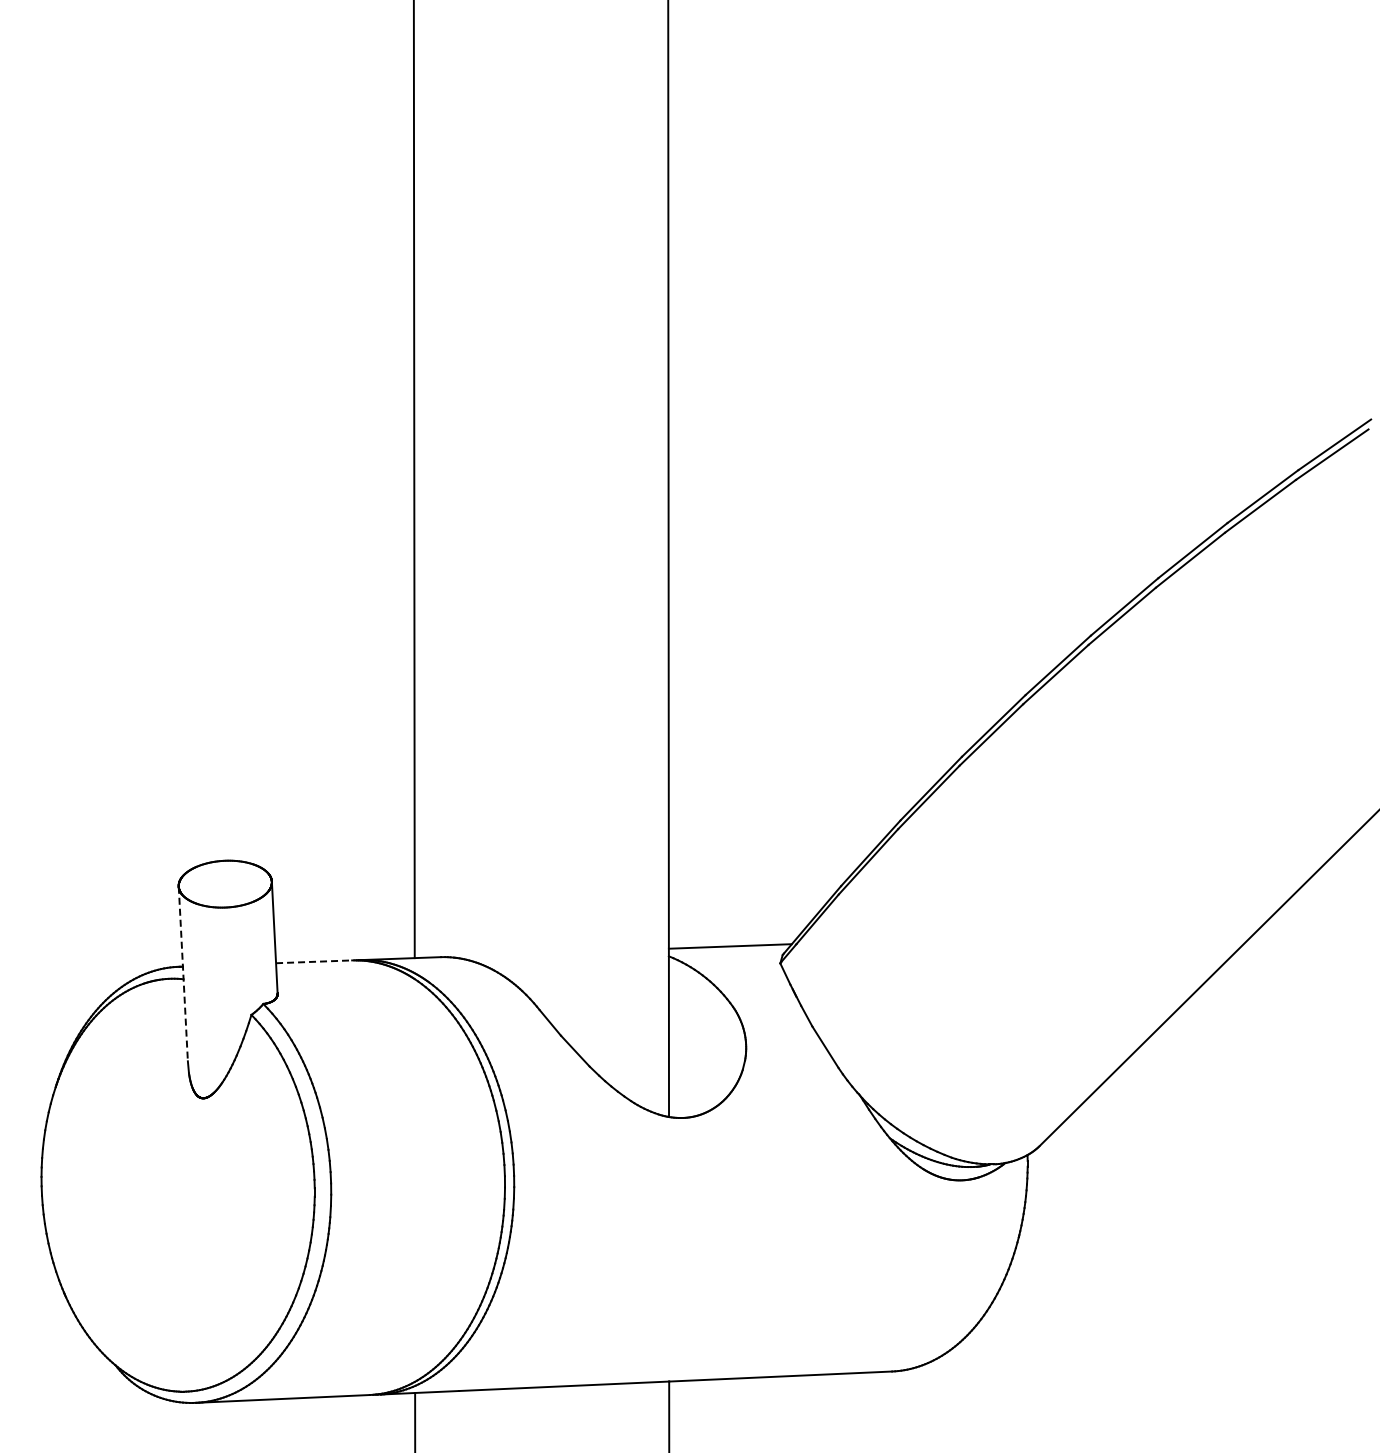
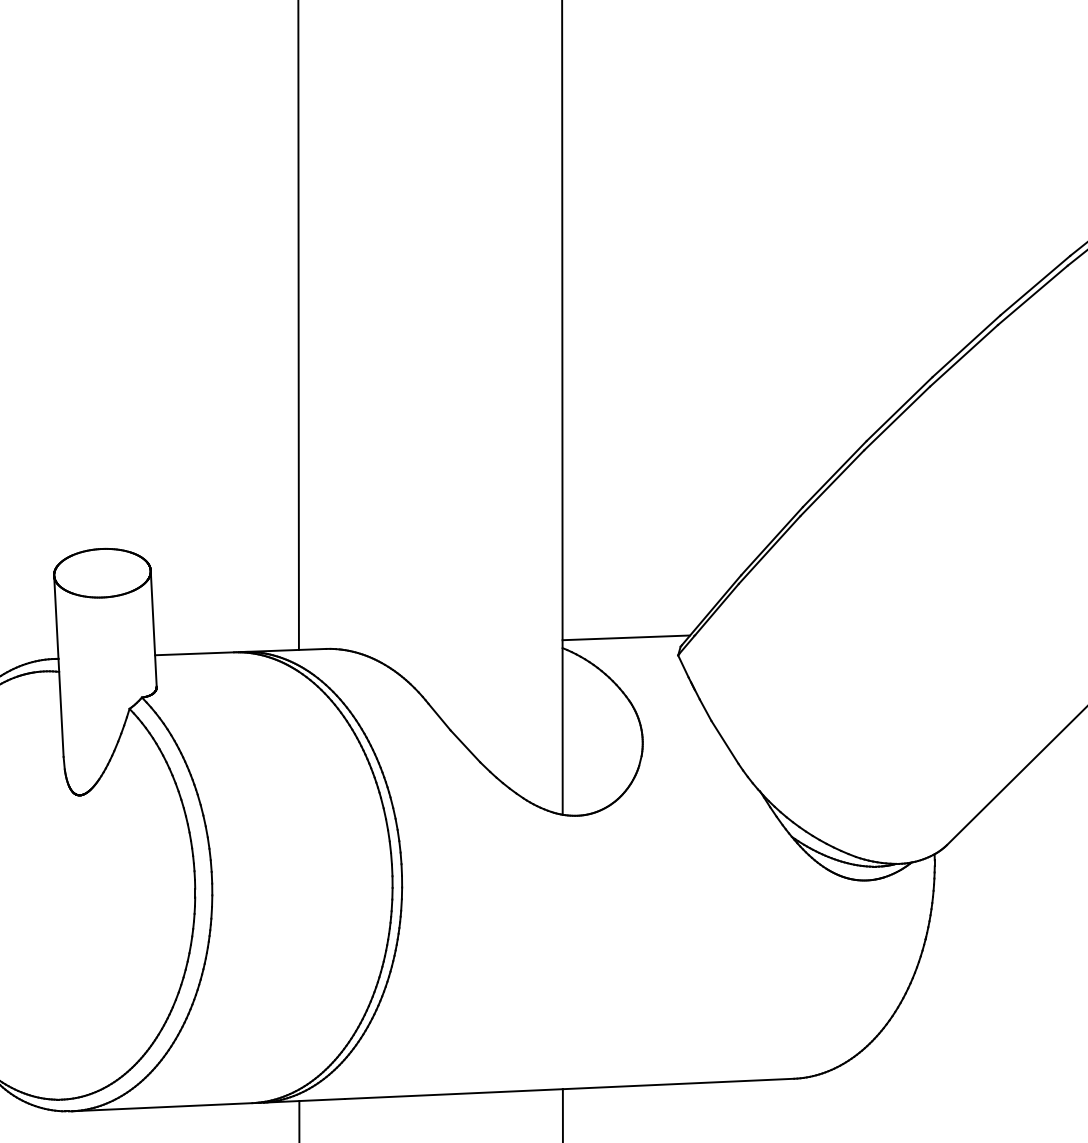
line: (314, 961) -> (194, 653), dashed -> solid
line: (183, 974) -> (59, 666), dashed -> solid

